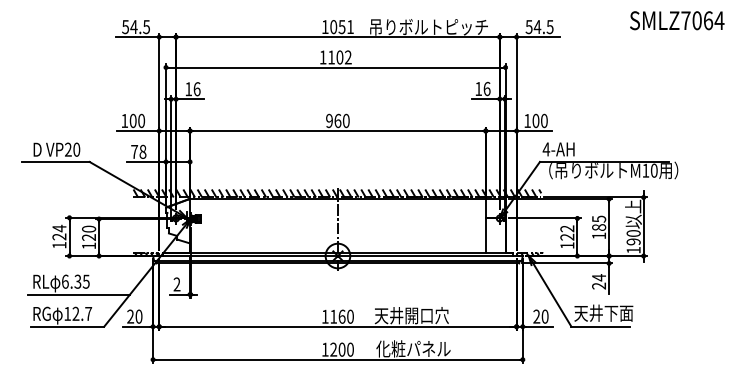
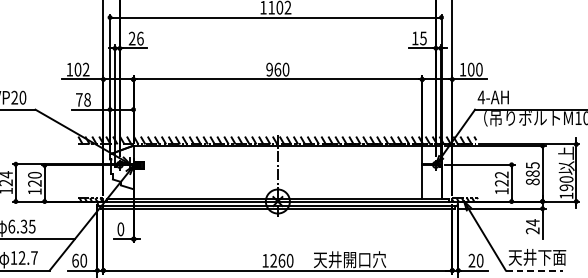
text: (486, 88) -> (422, 37), 16 -> 15
text: (188, 89) -> (131, 38), 16 -> 26
text: (141, 121) -> (86, 70), 100 -> 102
text: (599, 235) -> (533, 181), 185 -> 885
text: (176, 284) -> (120, 229), 2 -> 0
text: (130, 316) -> (75, 260), 20 -> 60
text: (333, 316) -> (273, 260), 1160 -> 1260
line: (601, 326) -> (535, 270), solid -> dashed

